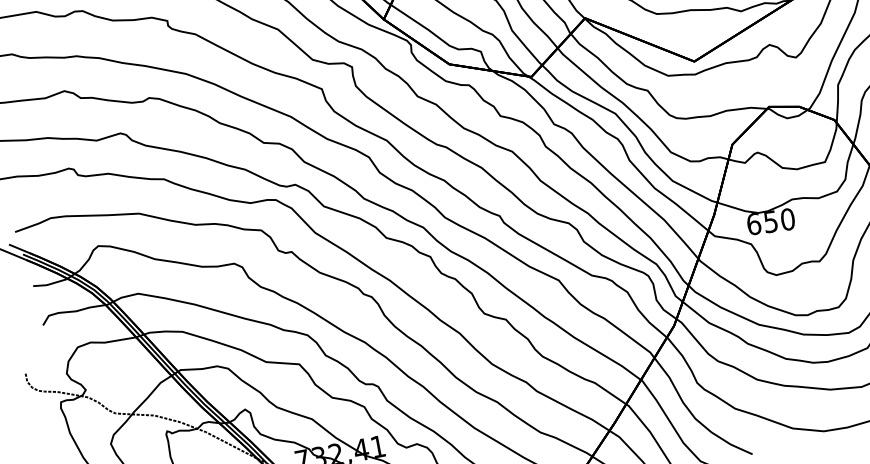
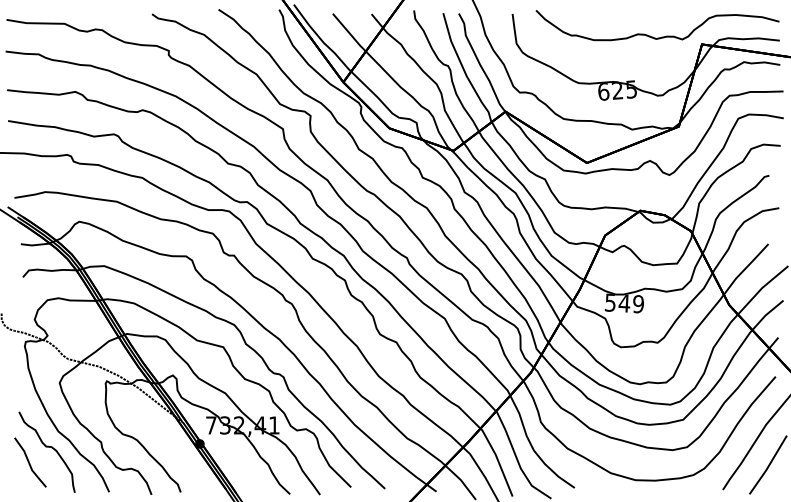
text: (769, 221) -> (623, 303), 650 -> 549

